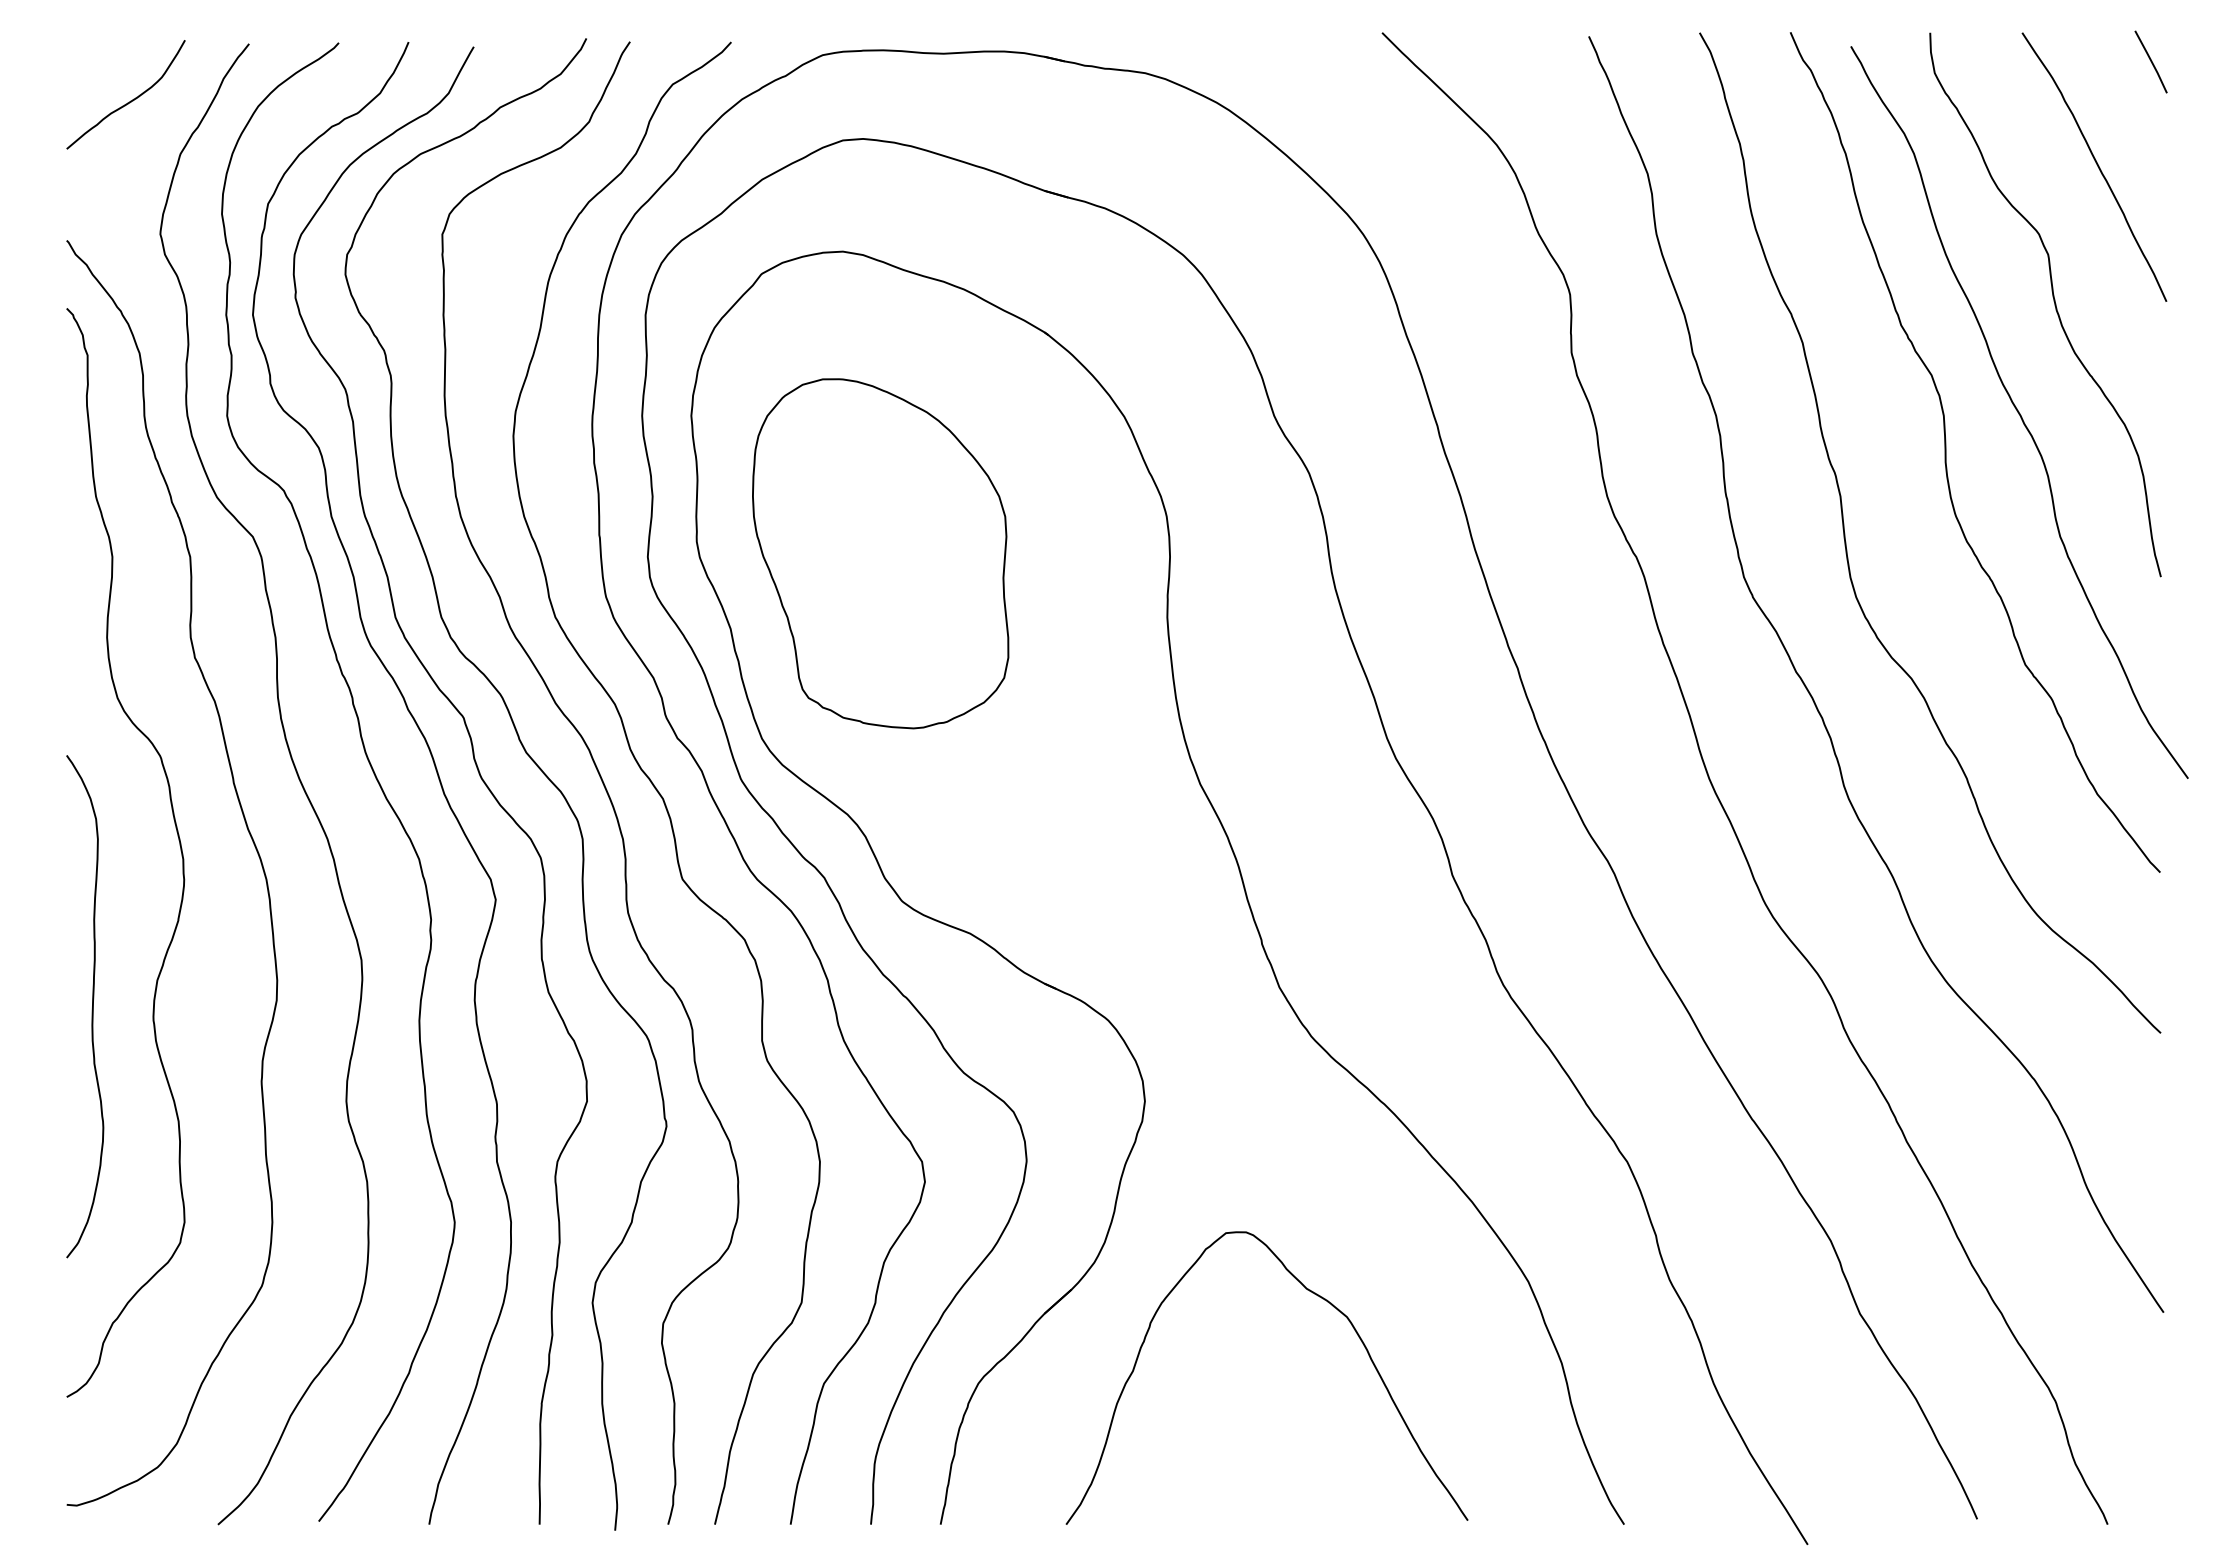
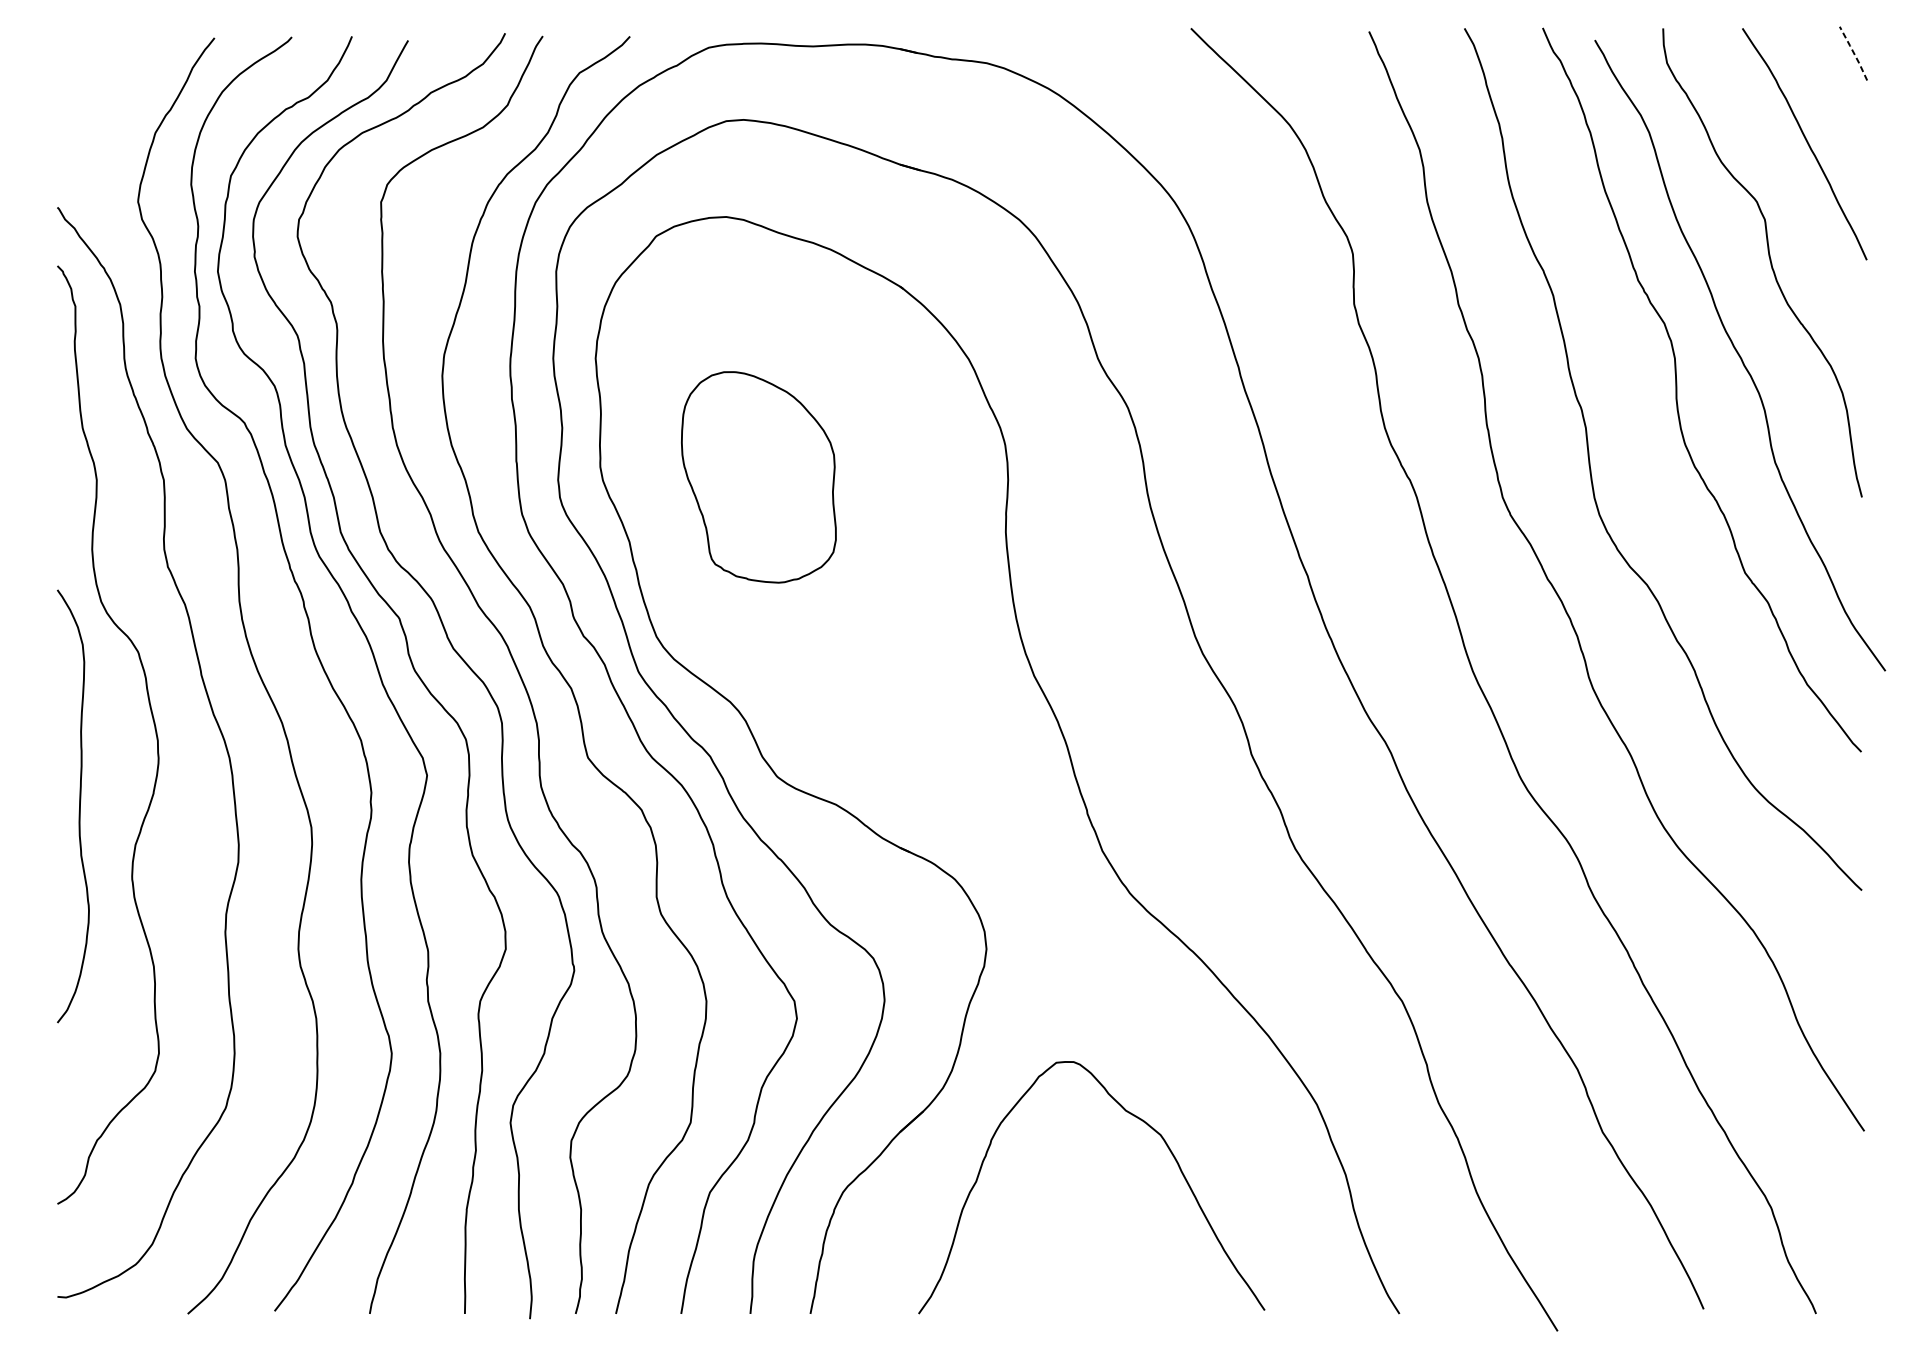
line: (2151, 61) -> (1853, 53), solid -> dashed
curve: (130, 100) -> (112, 86), removed
part: (880, 553) -> (758, 477), size x0.7
curve: (91, 1009) -> (78, 808), moved

